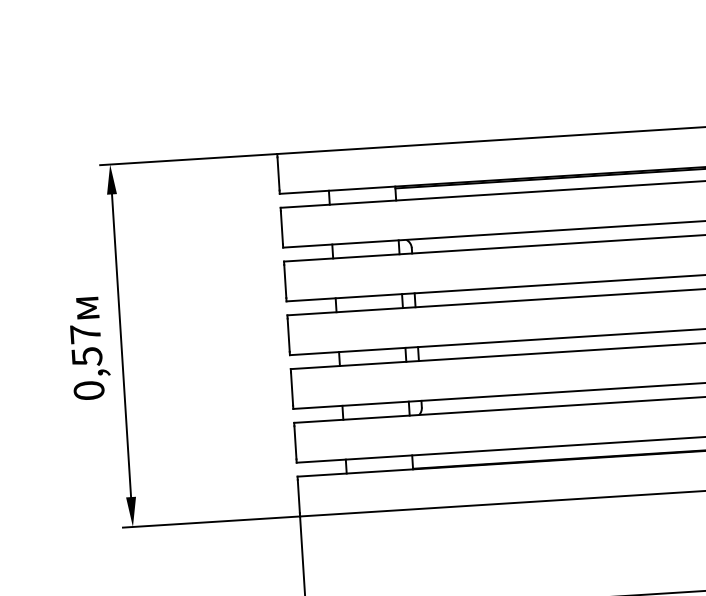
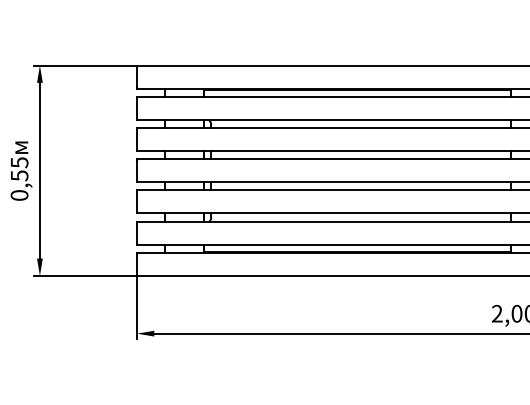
text: (85, 333) -> (19, 162), 0,57 -> 0,55

